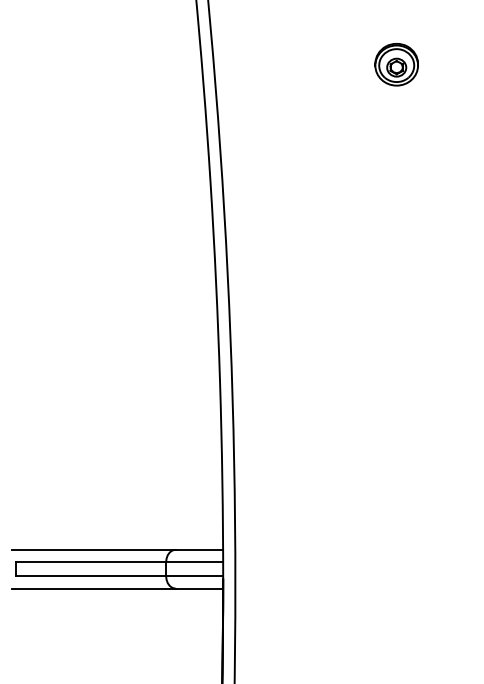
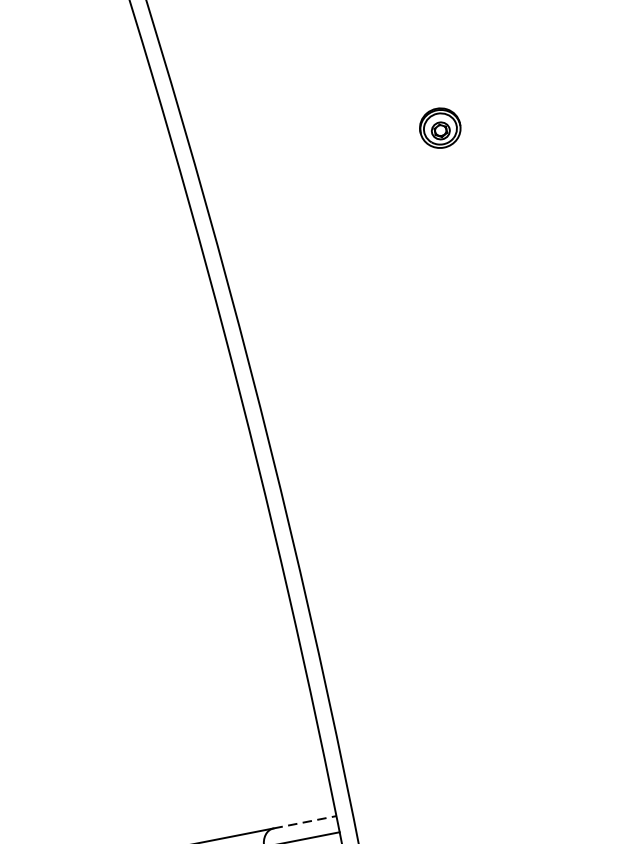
part: (396, 64) -> (440, 127), size x0.7
line: (199, 549) -> (305, 821), solid -> dashed

